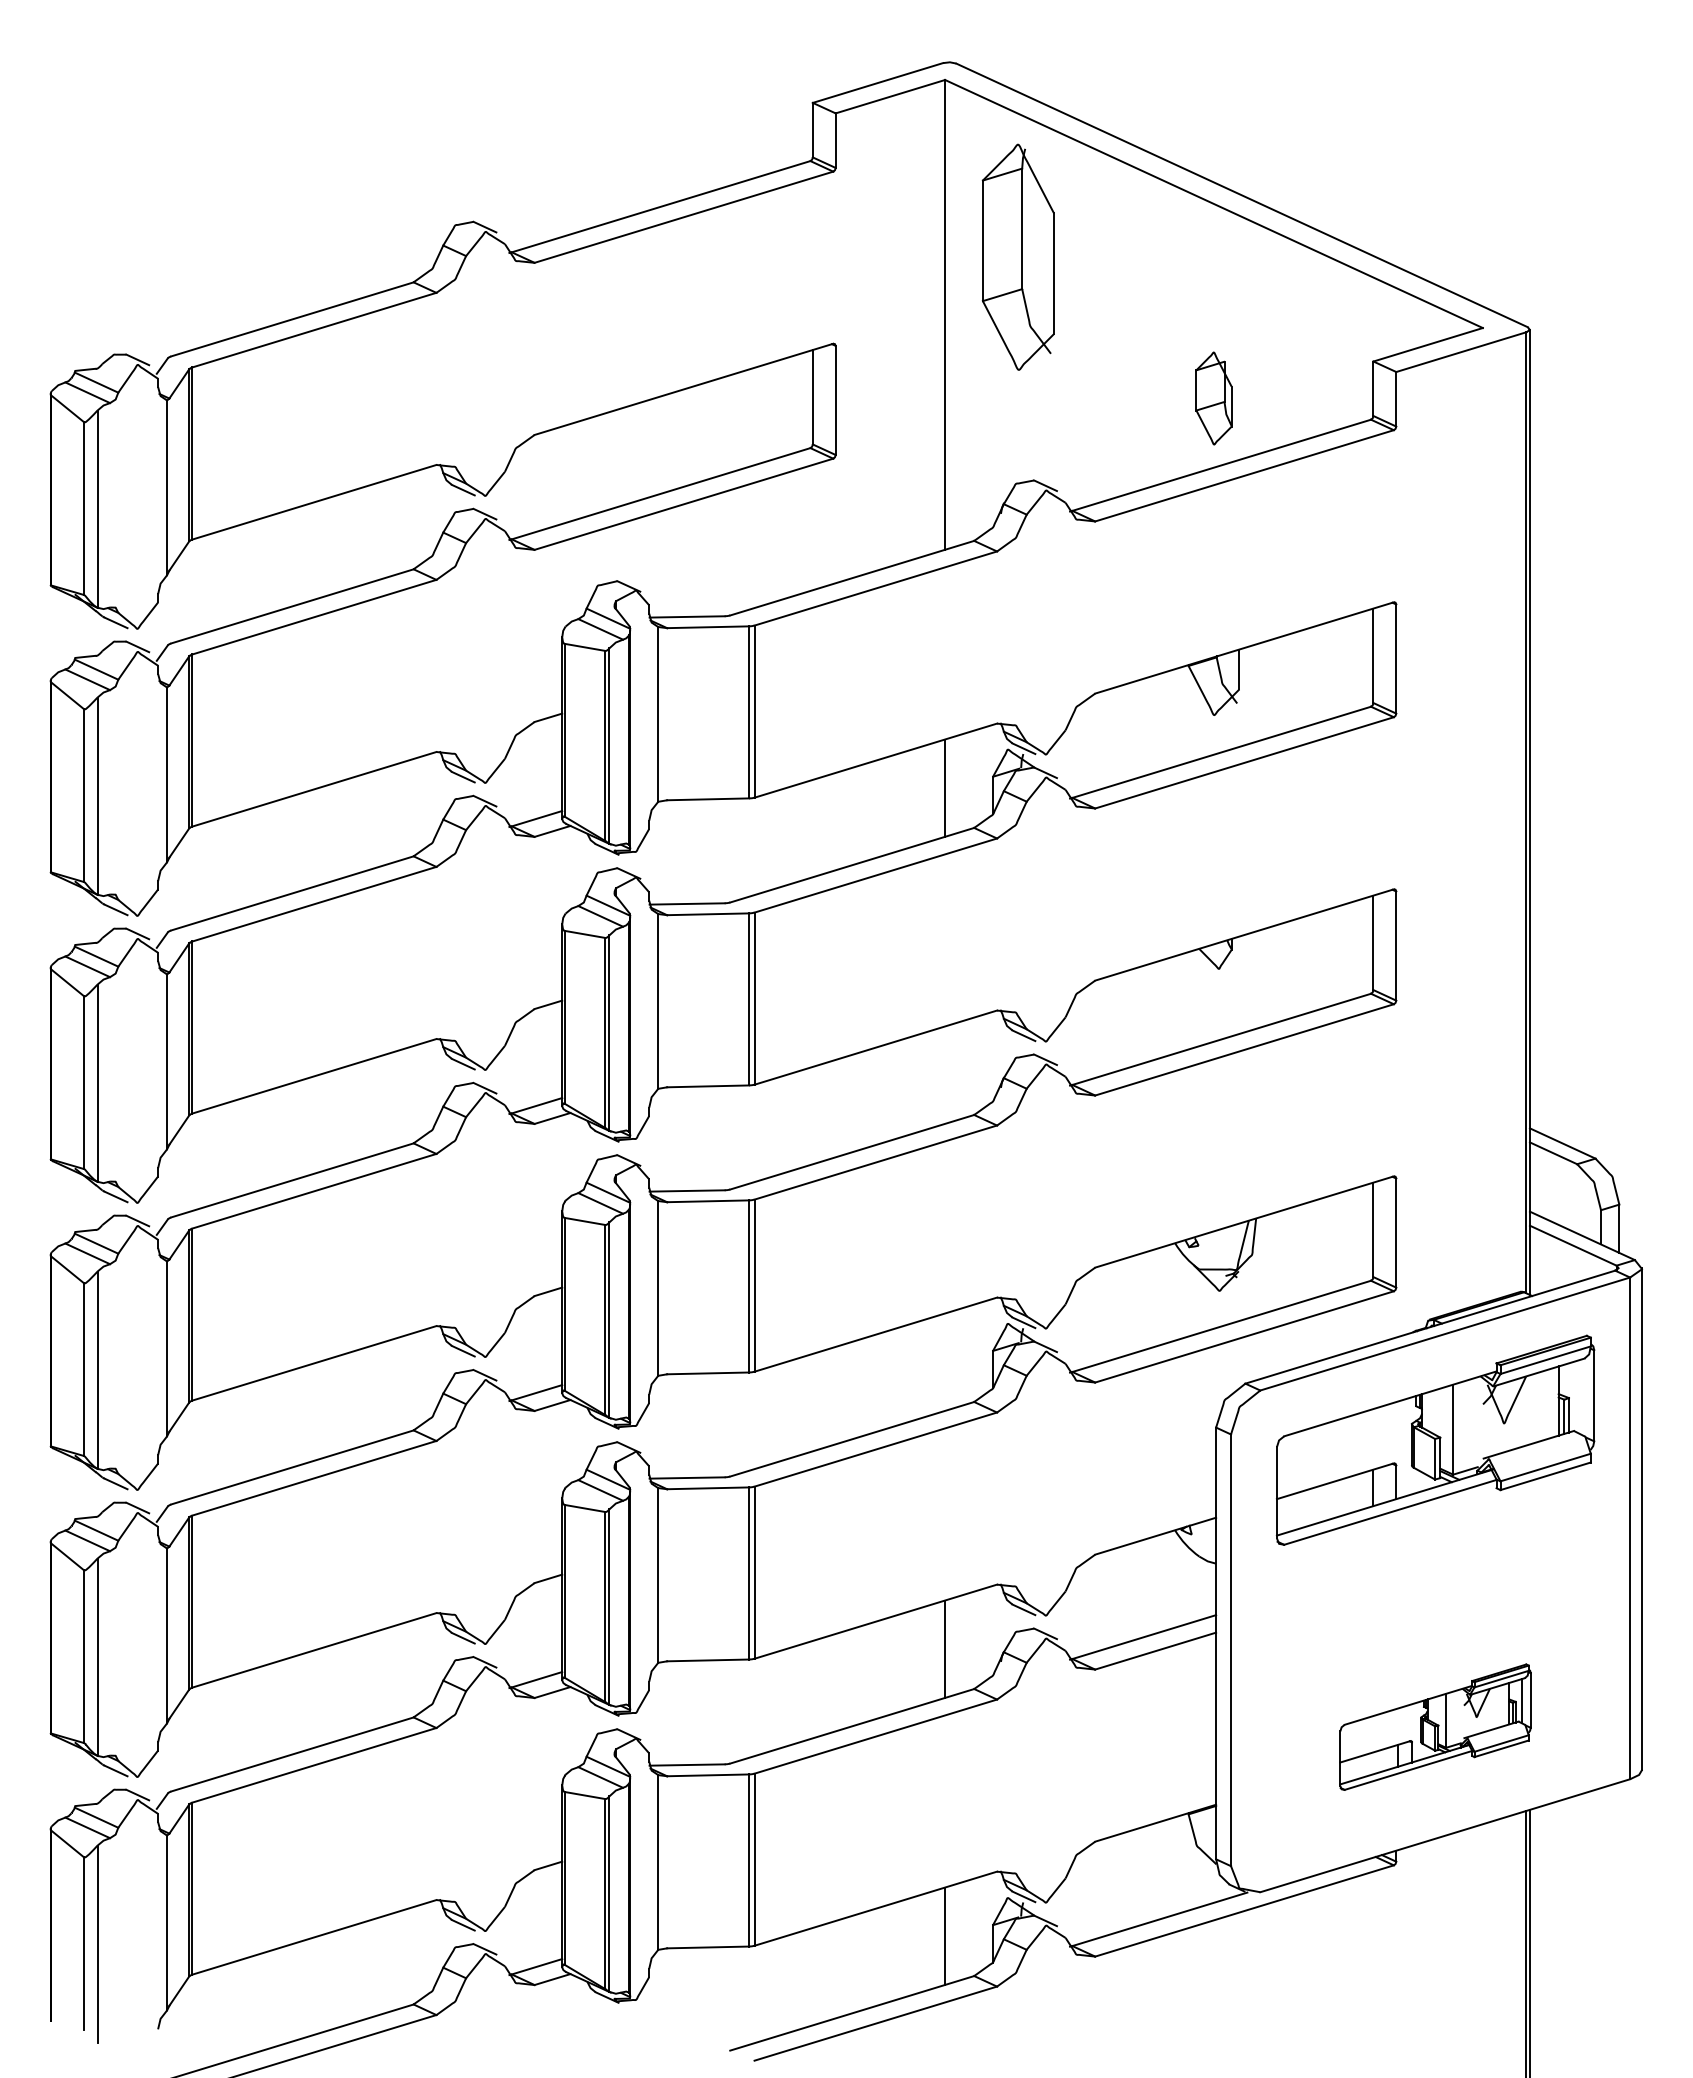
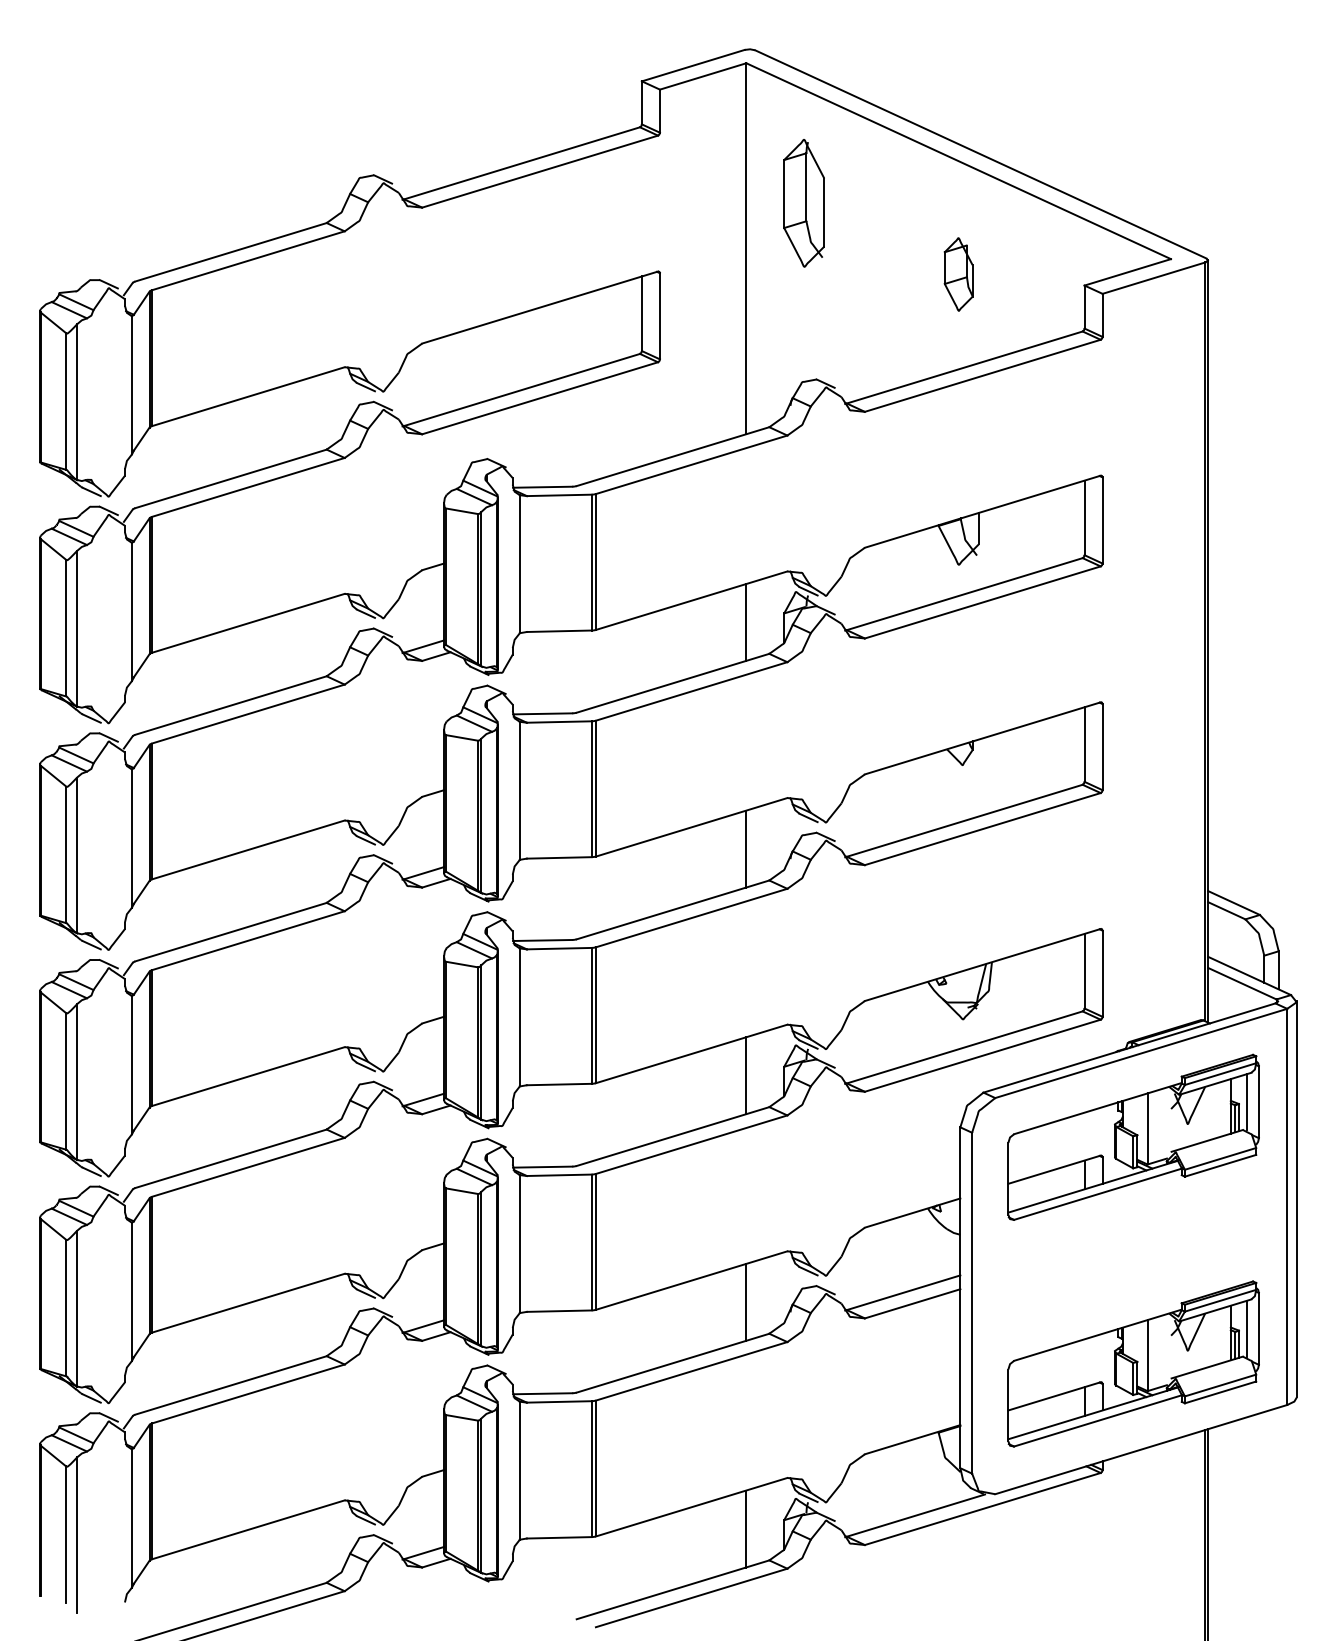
part: (1018, 257) -> (804, 203), size x0.71
part: (1213, 398) -> (958, 274), moved
line: (945, 1074) -> (746, 848), added
line: (945, 1362) -> (746, 1075), added
line: (1579, 1395) -> (1247, 1101), added
part: (1435, 1726) -> (1133, 1363), size x1.67

